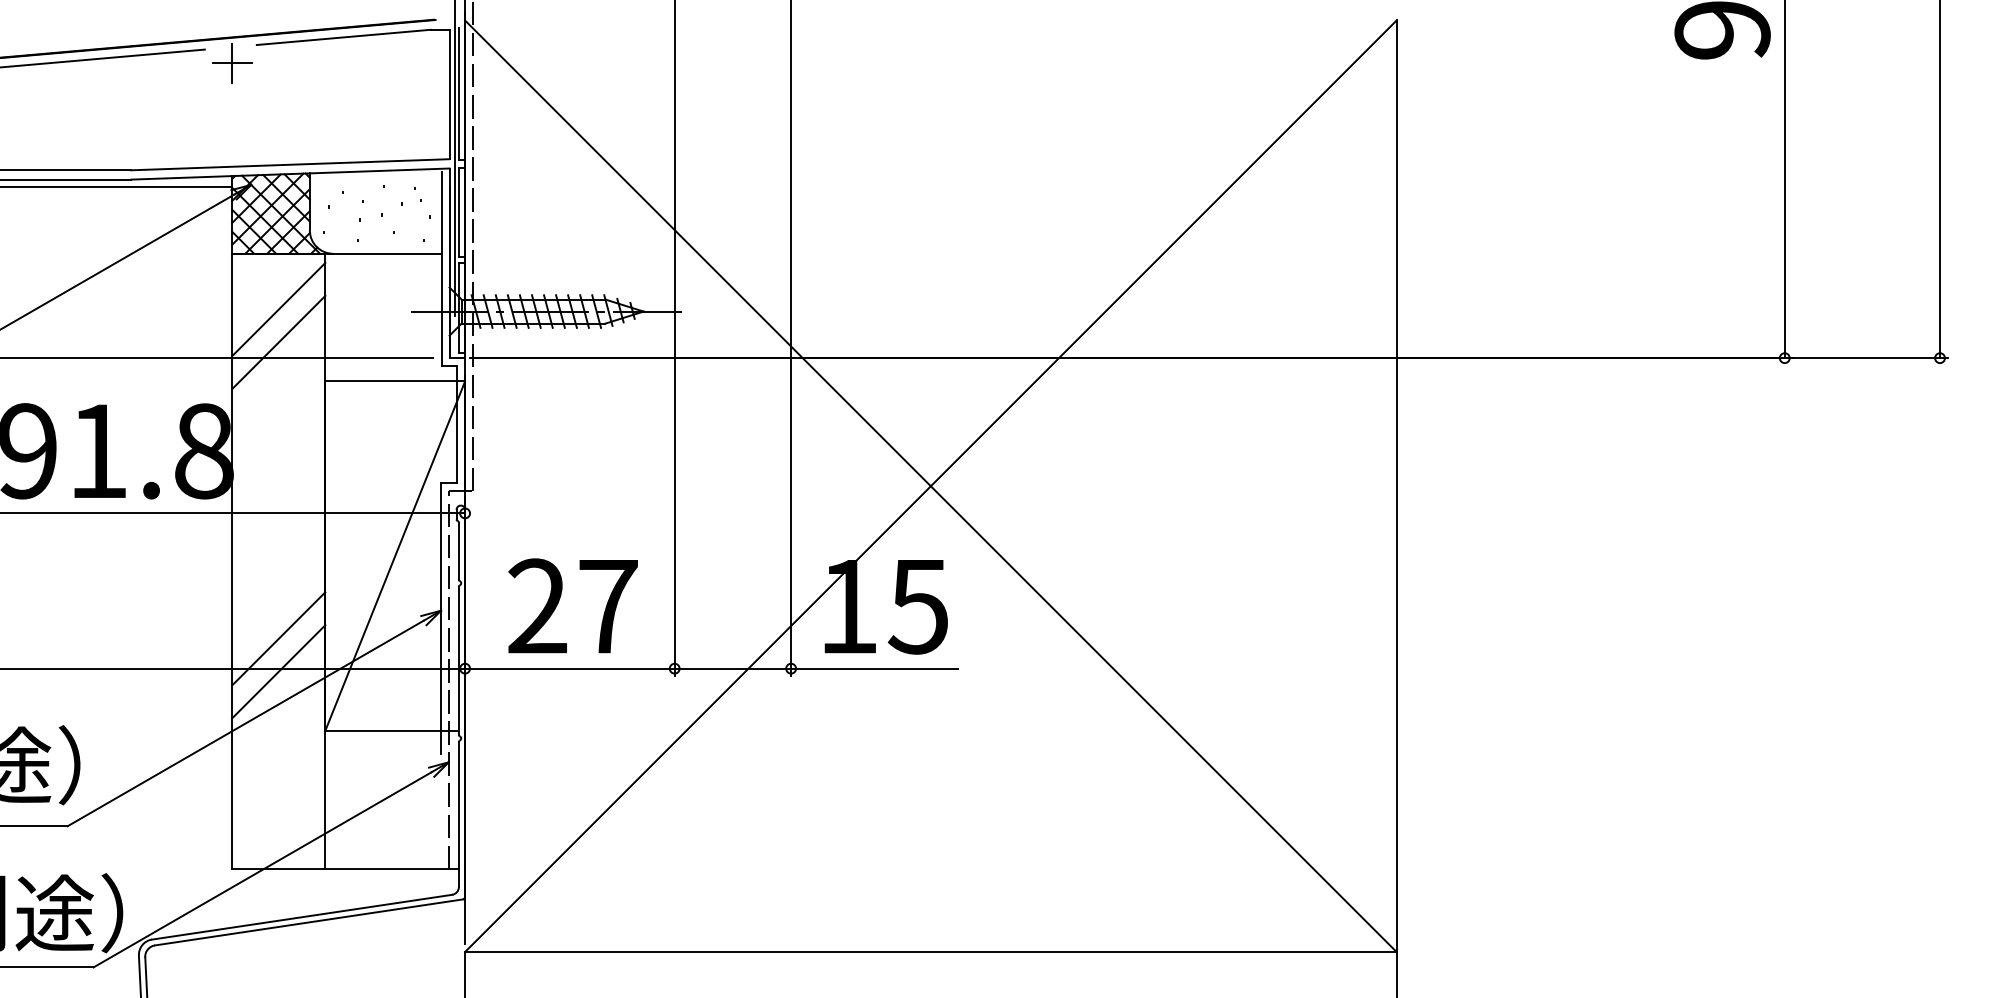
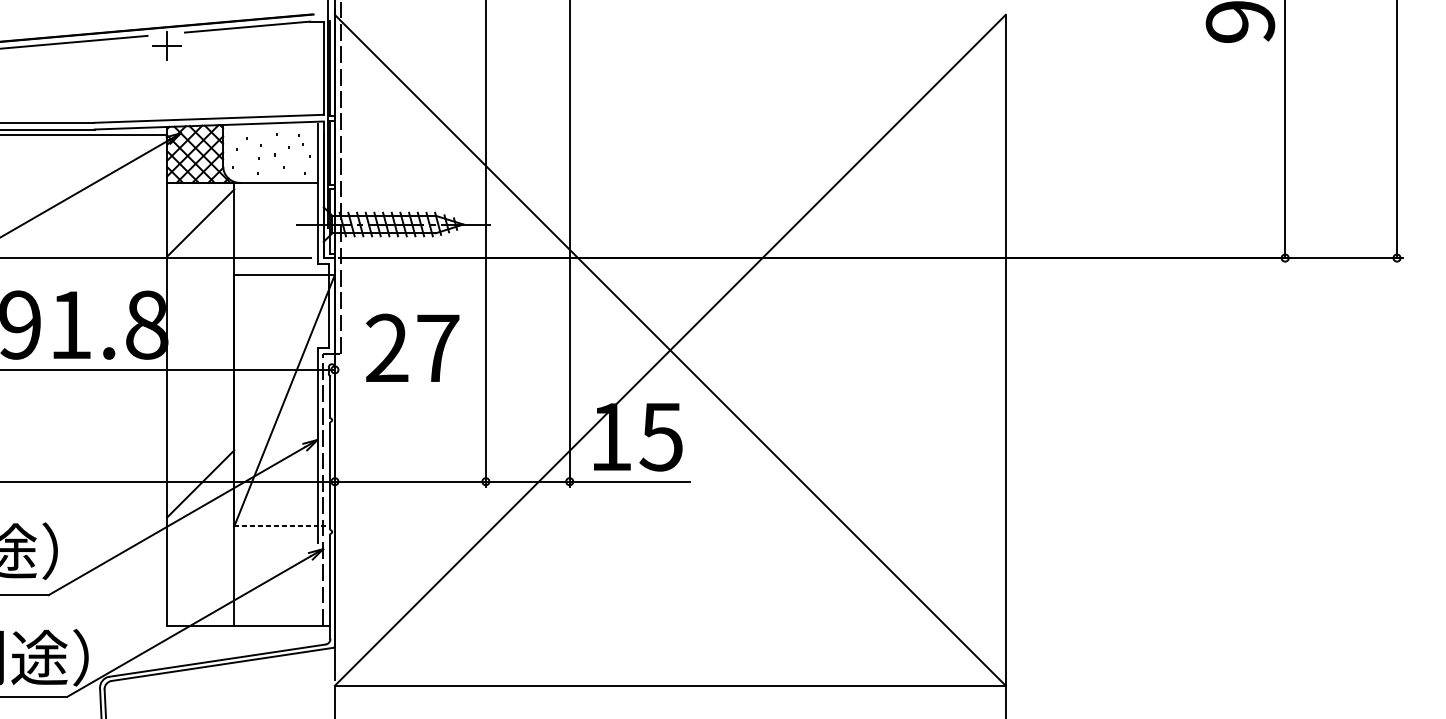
line: (278, 342) -> (200, 246), removed
text: (572, 605) -> (412, 347), moved
line: (278, 638) -> (200, 459), removed
line: (391, 730) -> (281, 526), solid -> dashed

